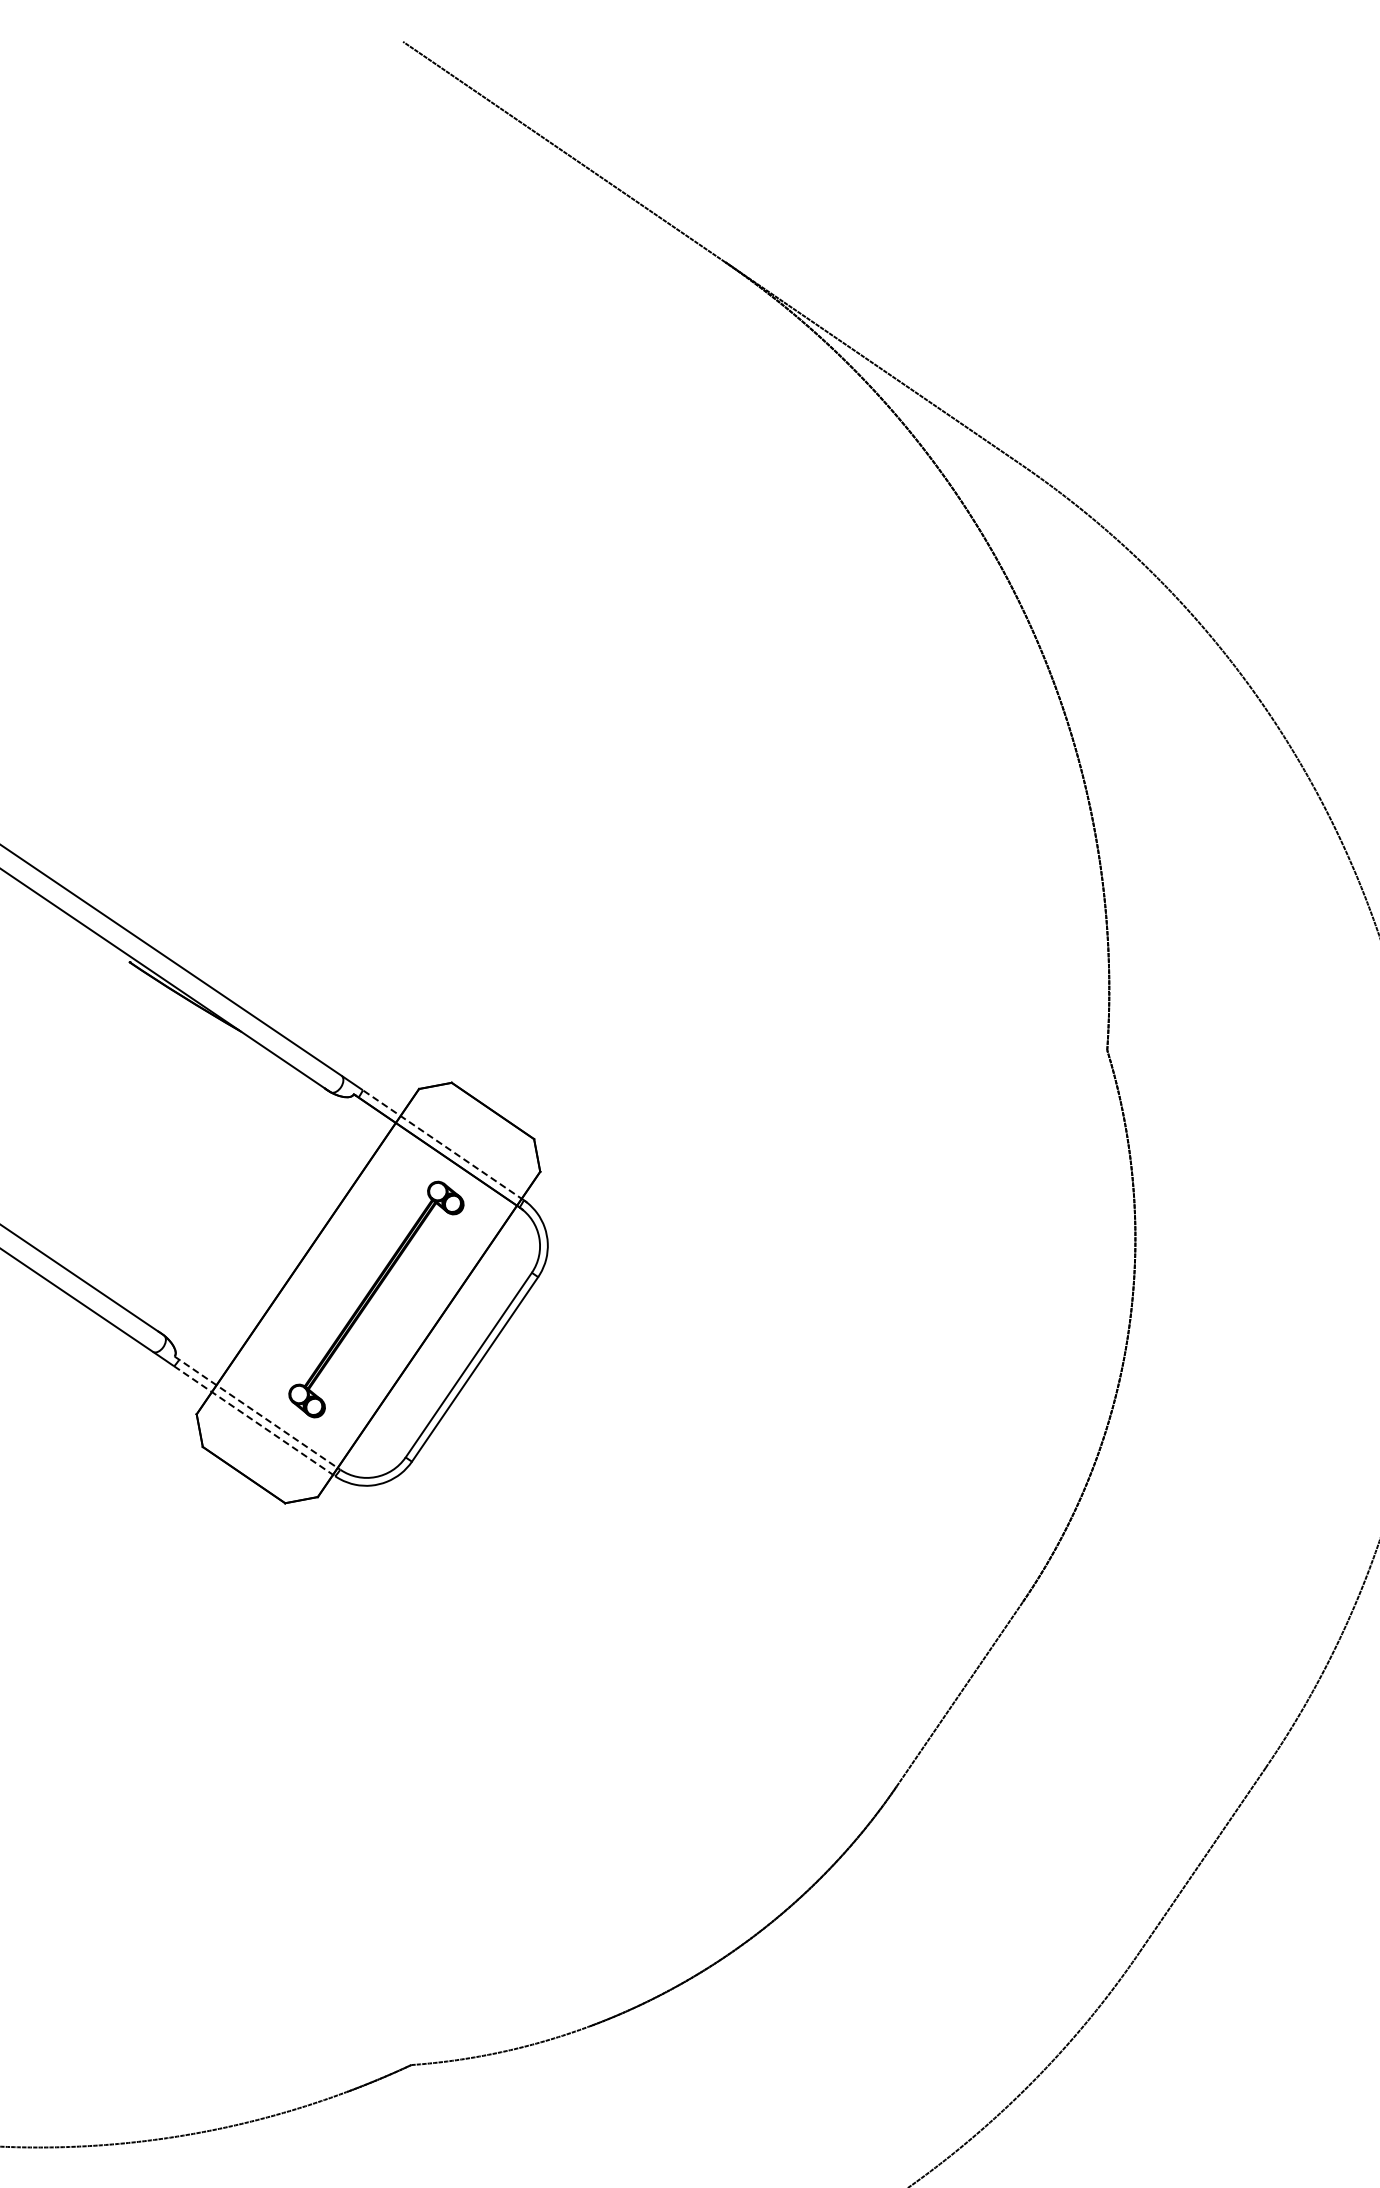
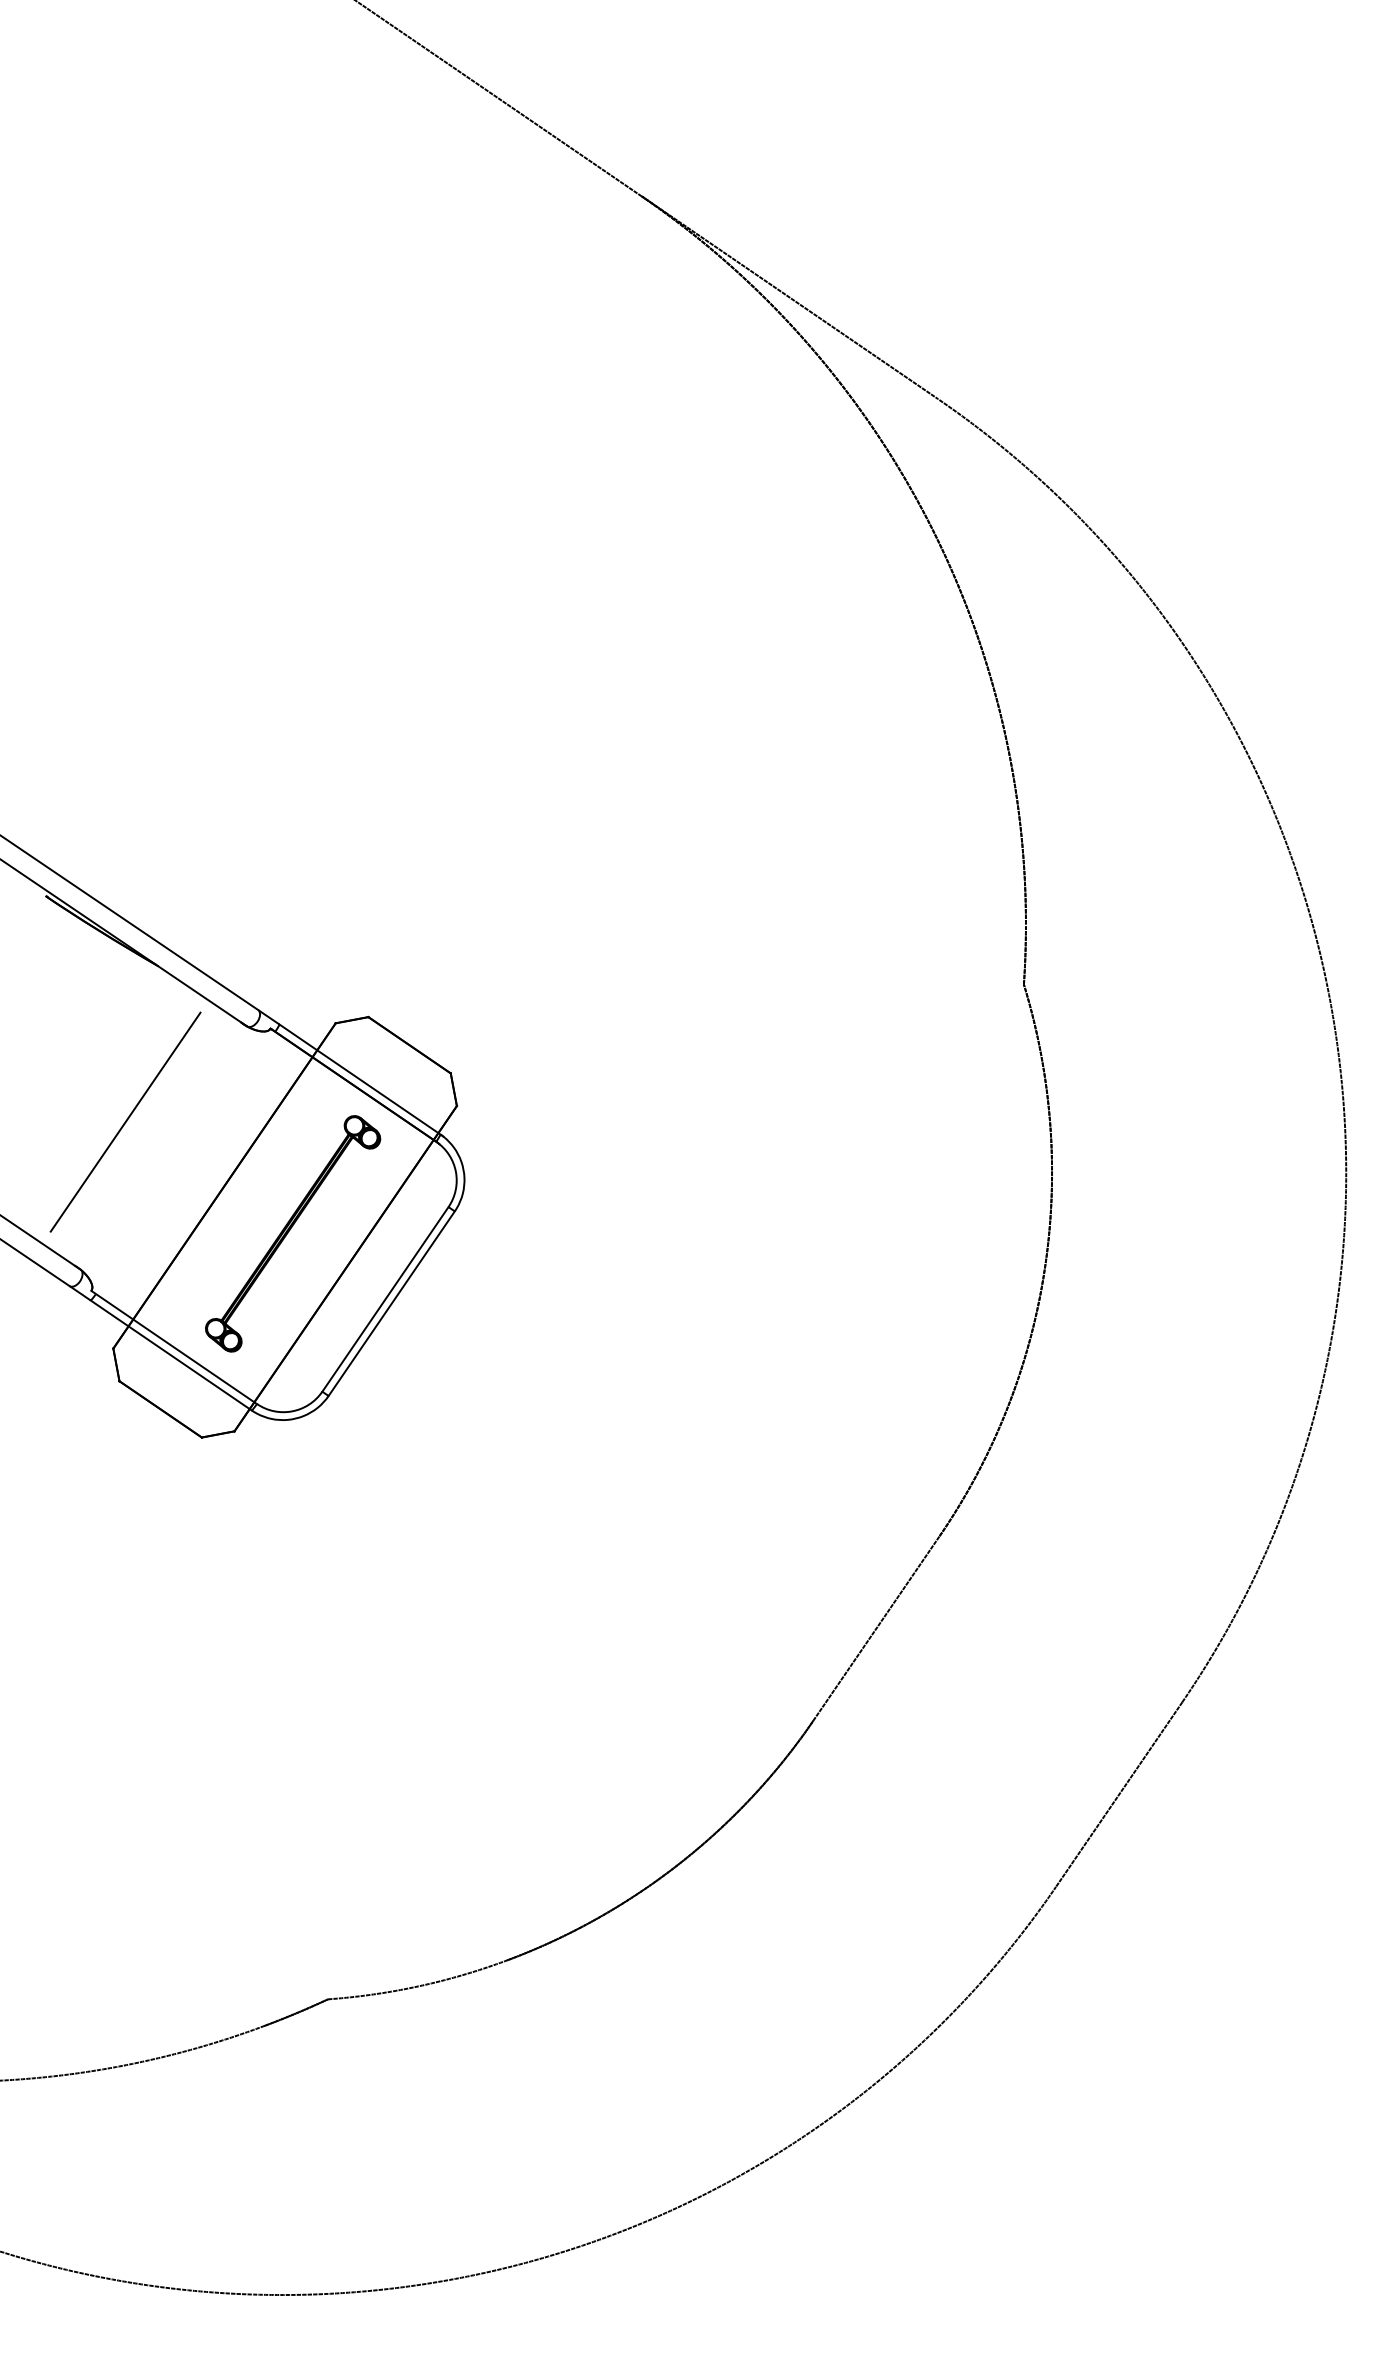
line: (442, 1145) -> (359, 1079), dashed -> solid
line: (208, 1187) -> (125, 1121), added
line: (257, 1413) -> (174, 1347), dashed -> solid
line: (254, 1421) -> (171, 1355), dashed -> solid

